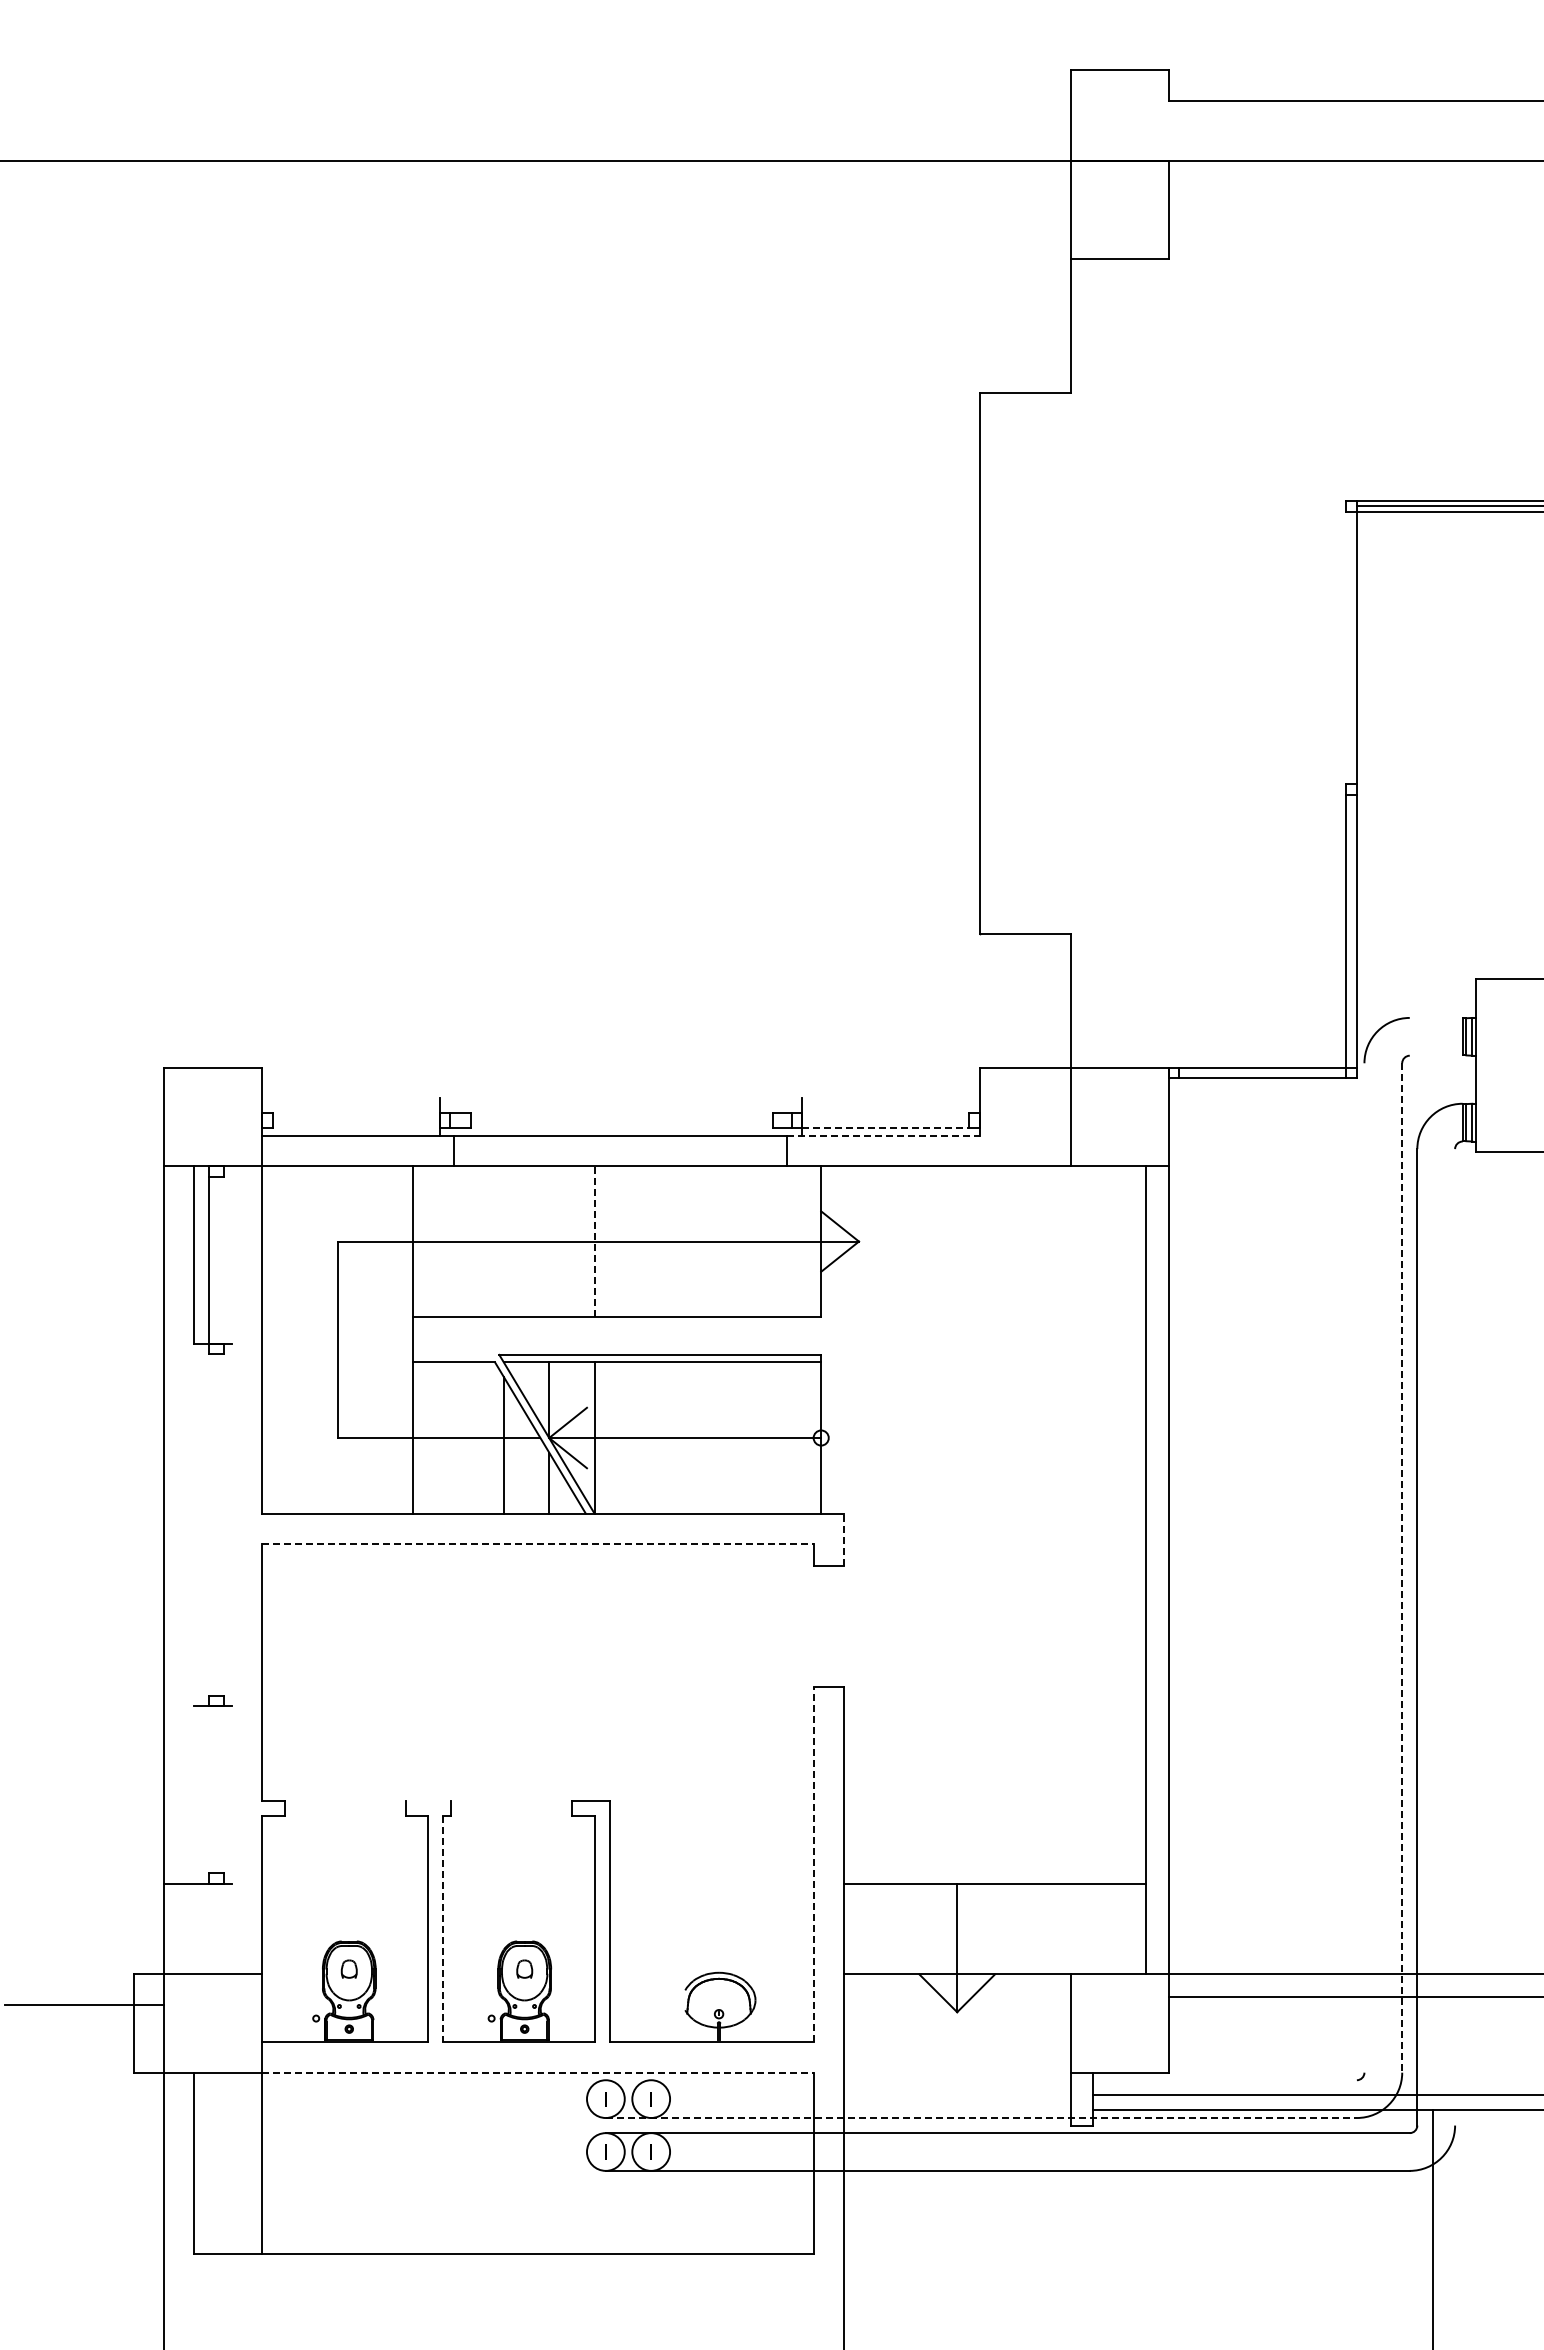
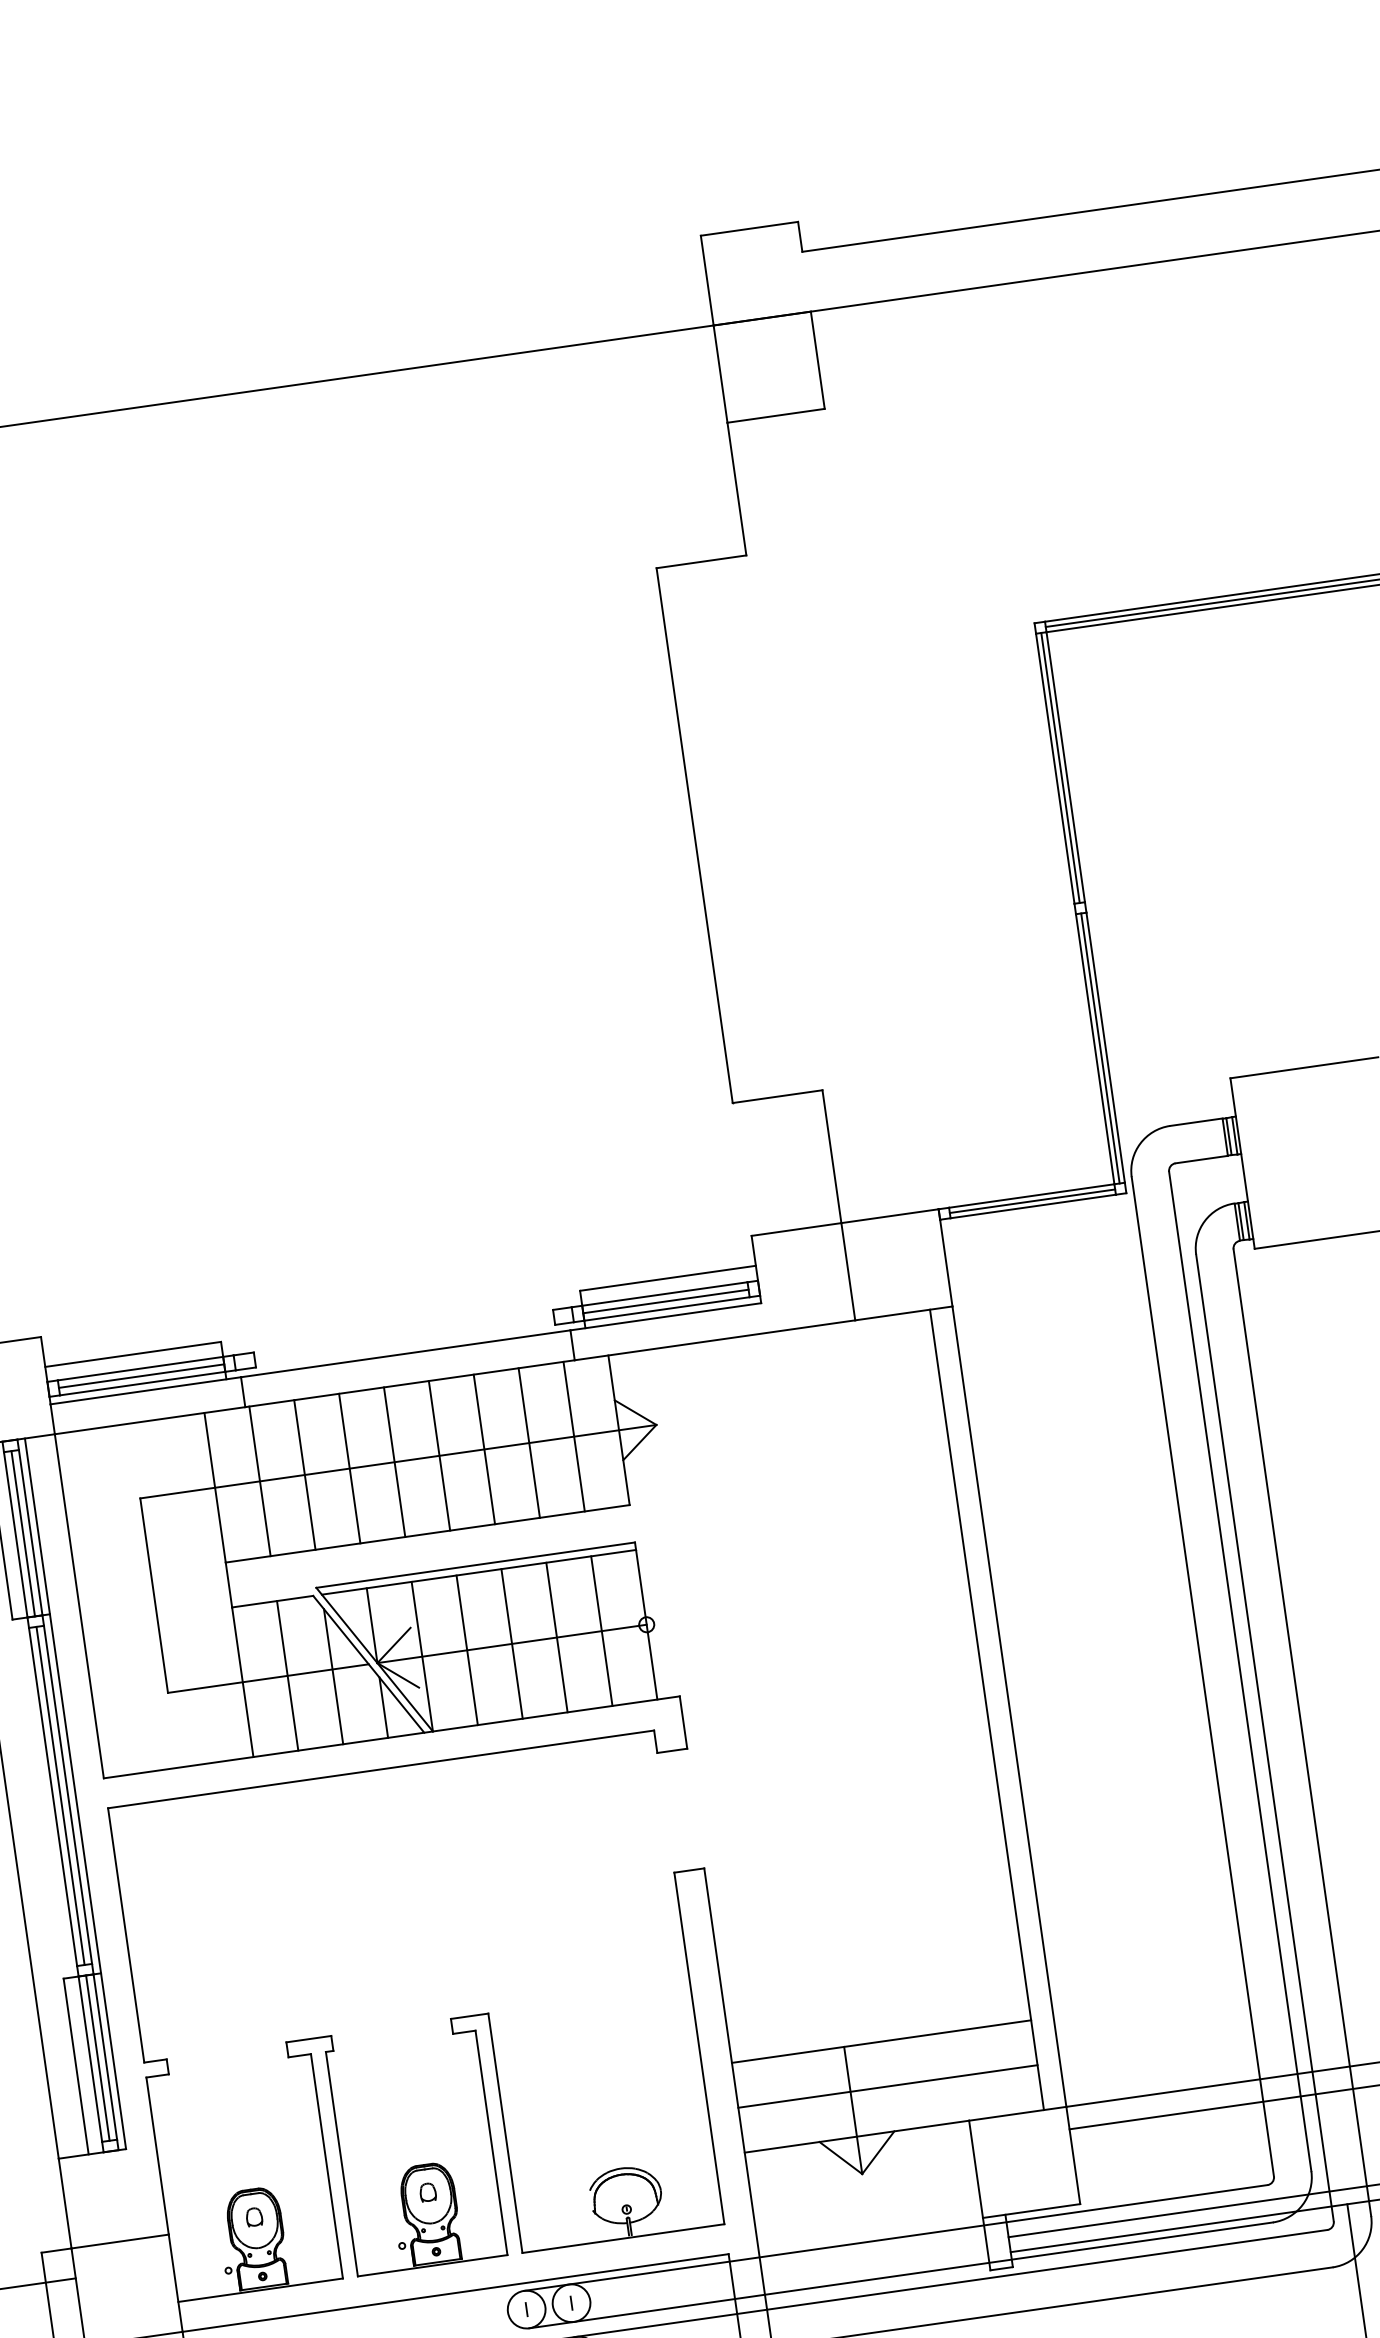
line: (1346, 647) -> (1055, 768), added
line: (1351, 647) -> (1060, 767), added
line: (1351, 931) -> (1100, 1048), added
line: (1435, 1017) -> (1195, 1121), added
line: (1435, 1055) -> (1200, 1159), added
line: (1262, 1073) -> (1032, 1201), added
line: (350, 1098) -> (132, 1354), added
line: (890, 1098) -> (667, 1278), added
line: (355, 1113) -> (139, 1369), added
line: (885, 1113) -> (664, 1294), added
line: (355, 1120) -> (140, 1376), added
line: (885, 1120) -> (665, 1301), added
line: (355, 1128) -> (142, 1383), added
line: (886, 1128) -> (667, 1309), dashed -> solid
line: (884, 1135) -> (666, 1316), dashed -> solid
line: (458, 1241) -> (259, 1481), added
line: (503, 1241) -> (304, 1474), added
line: (549, 1241) -> (350, 1468), added
line: (594, 1241) -> (394, 1462), dashed -> solid
line: (639, 1241) -> (439, 1455), added
line: (685, 1241) -> (484, 1449), added
line: (730, 1241) -> (529, 1442), added
line: (775, 1241) -> (573, 1436), added
line: (216, 1259) -> (22, 1533), added
line: (224, 1259) -> (30, 1532), added
line: (458, 1437) -> (287, 1675), added
line: (639, 1437) -> (466, 1649), added
line: (685, 1437) -> (512, 1643), added
line: (730, 1437) -> (556, 1637), added
line: (775, 1437) -> (601, 1630), added
line: (209, 1524) -> (53, 1796), added
line: (216, 1524) -> (60, 1795), added
line: (224, 1524) -> (68, 1794), added
line: (231, 1524) -> (75, 1793), added
line: (843, 1539) -> (683, 1722), dashed -> solid
line: (537, 1543) -> (380, 1769), dashed -> solid
line: (1364, 1567) -> (1202, 1676), added
line: (1402, 1567) -> (1240, 1671), dashed -> solid
line: (1455, 1637) -> (1302, 1732), added
line: (209, 1789) -> (90, 2058), added
line: (216, 1789) -> (97, 2057), added
line: (224, 1789) -> (105, 2056), added
line: (194, 1794) -> (76, 2065), added
line: (427, 1800) -> (308, 2039), added
line: (813, 1864) -> (699, 2048), dashed -> solid
line: (443, 1929) -> (342, 2164), dashed -> solid
line: (994, 1929) -> (887, 2086), added
line: (537, 2072) -> (455, 2292), dashed -> solid
line: (980, 2080) -> (894, 2238), added
line: (981, 2118) -> (901, 2275), dashed -> solid

